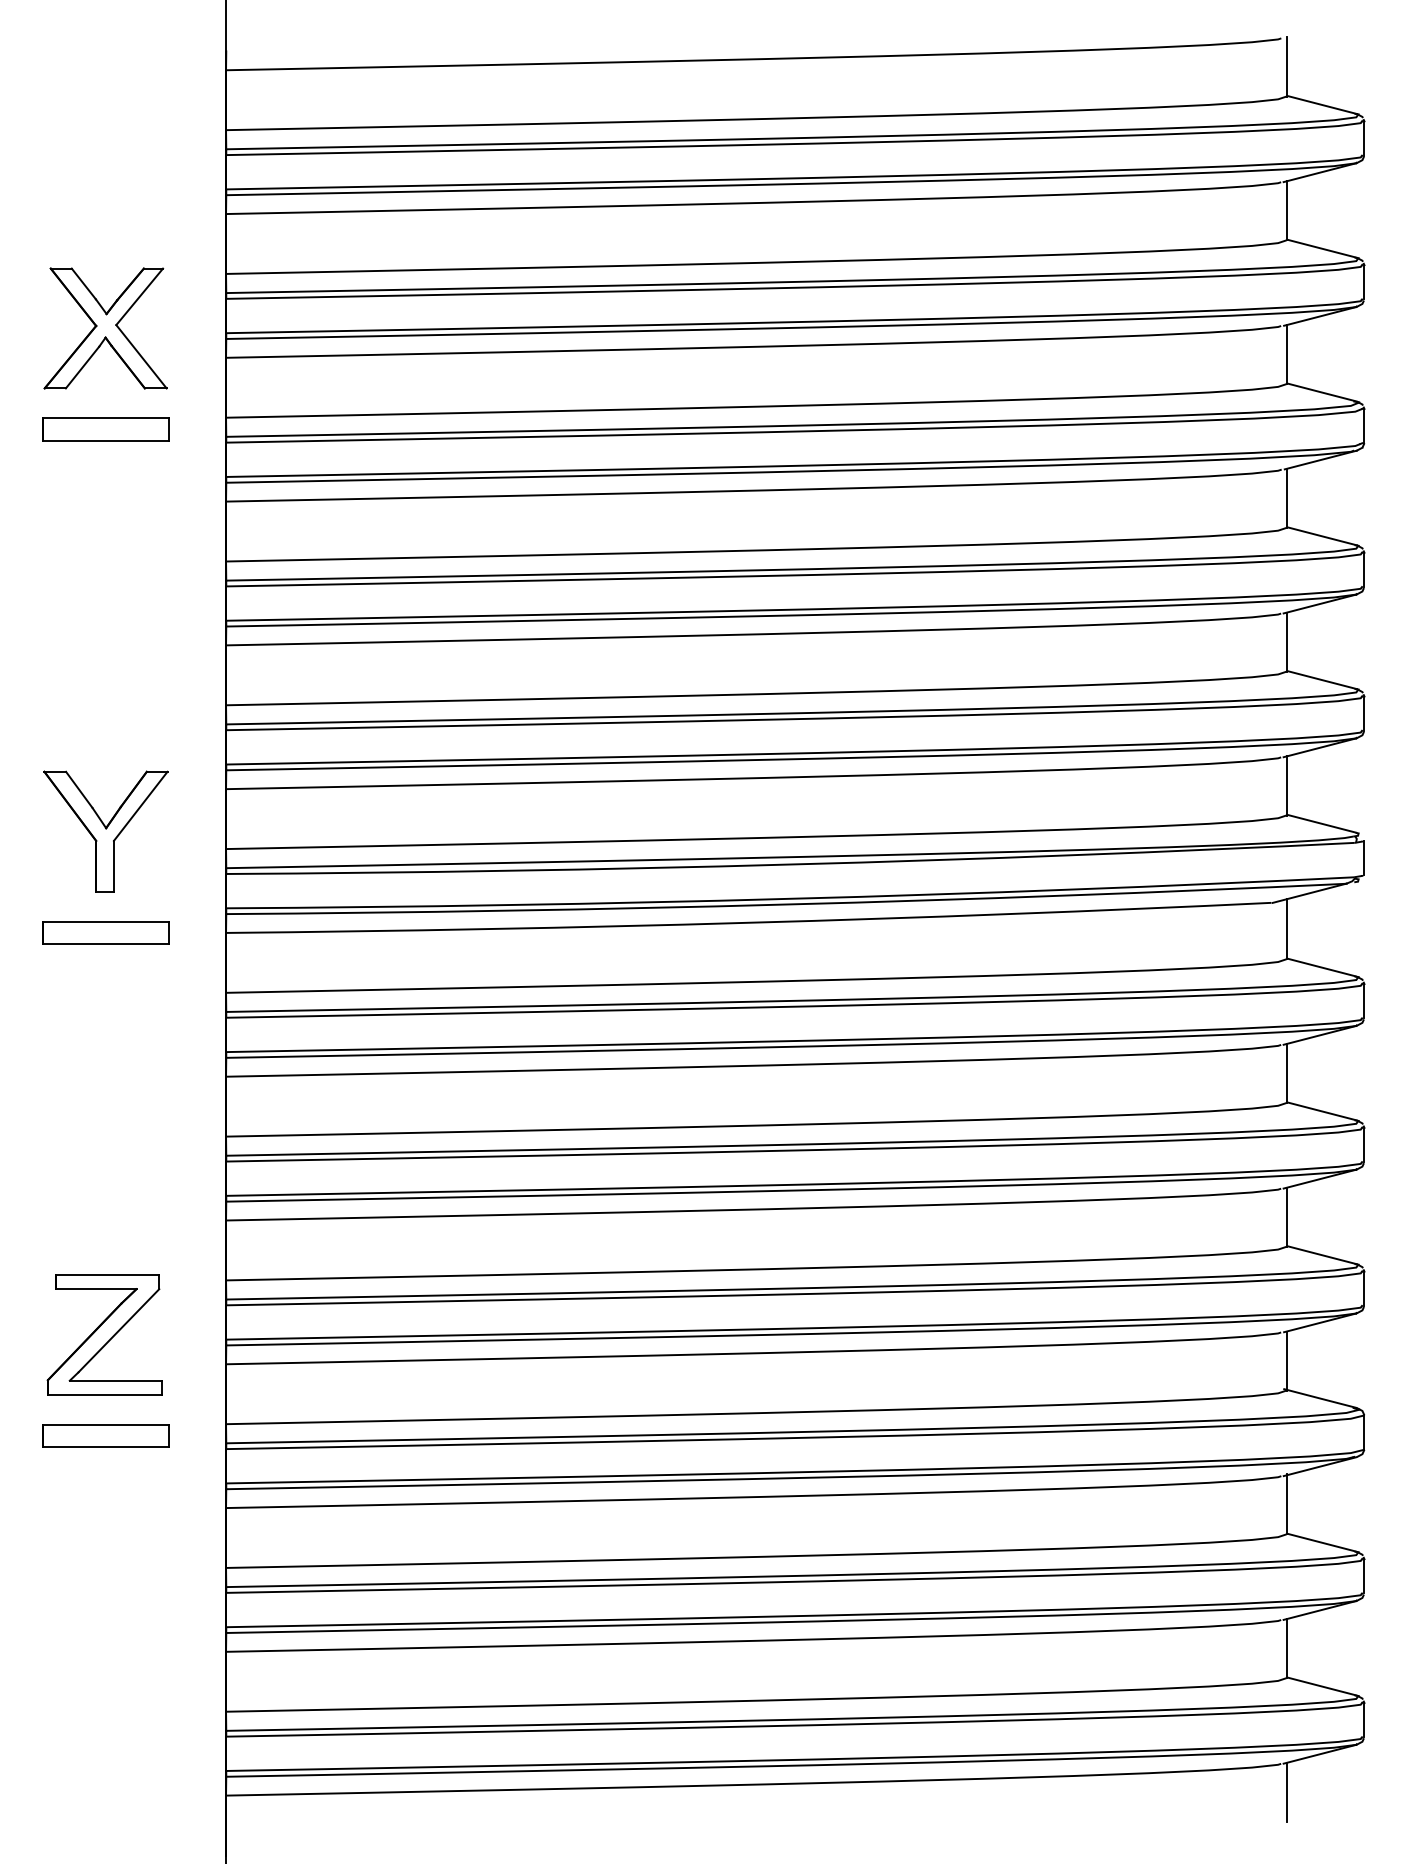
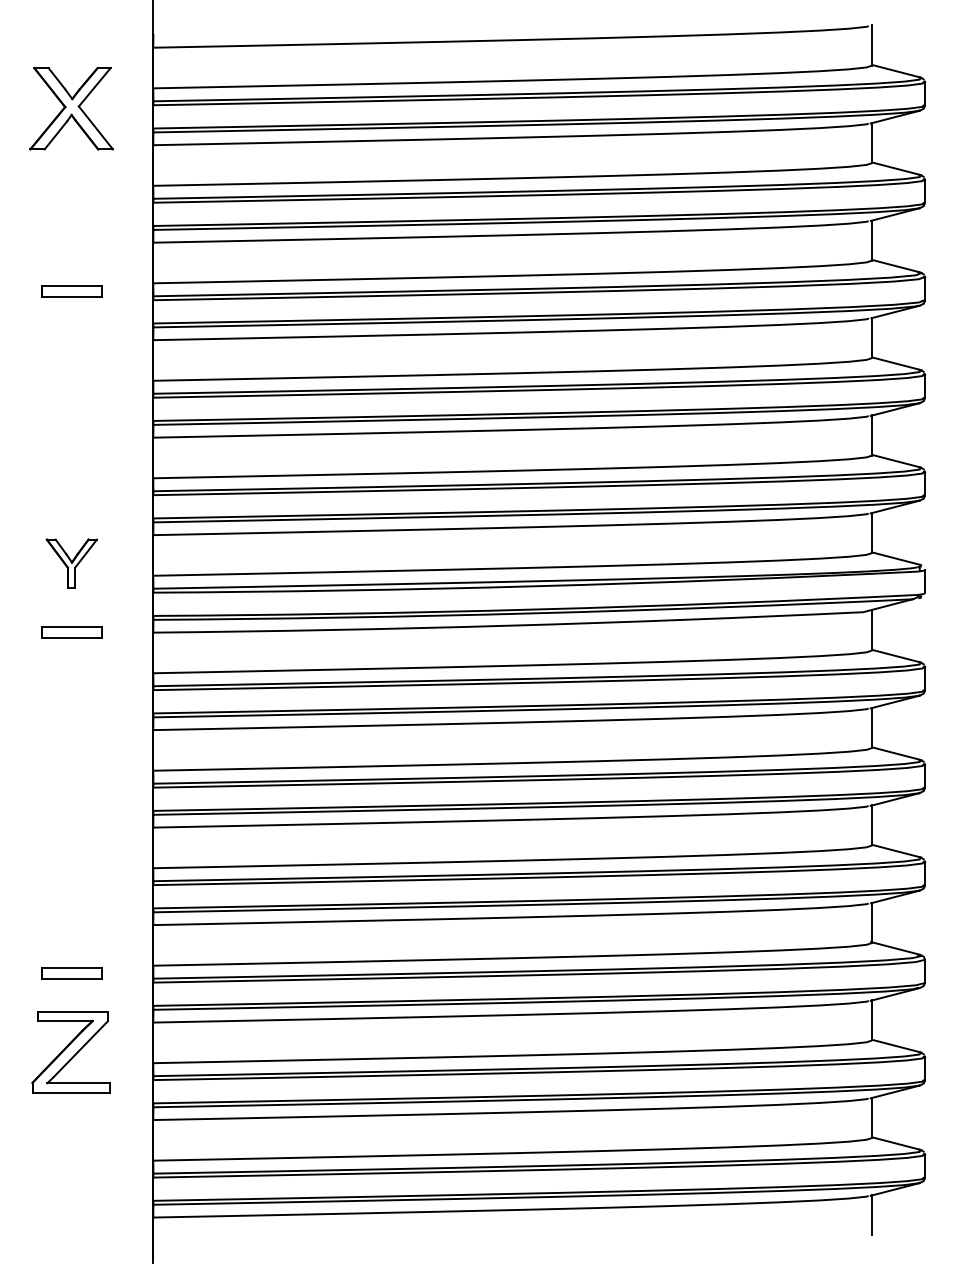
part: (105, 328) -> (71, 108), moved
part: (105, 429) -> (71, 291), size x0.7
part: (105, 830) -> (71, 563), size x0.6
part: (105, 932) -> (71, 632), size x0.7
part: (103, 1335) -> (70, 1052), moved
part: (105, 1435) -> (71, 973), size x0.7

